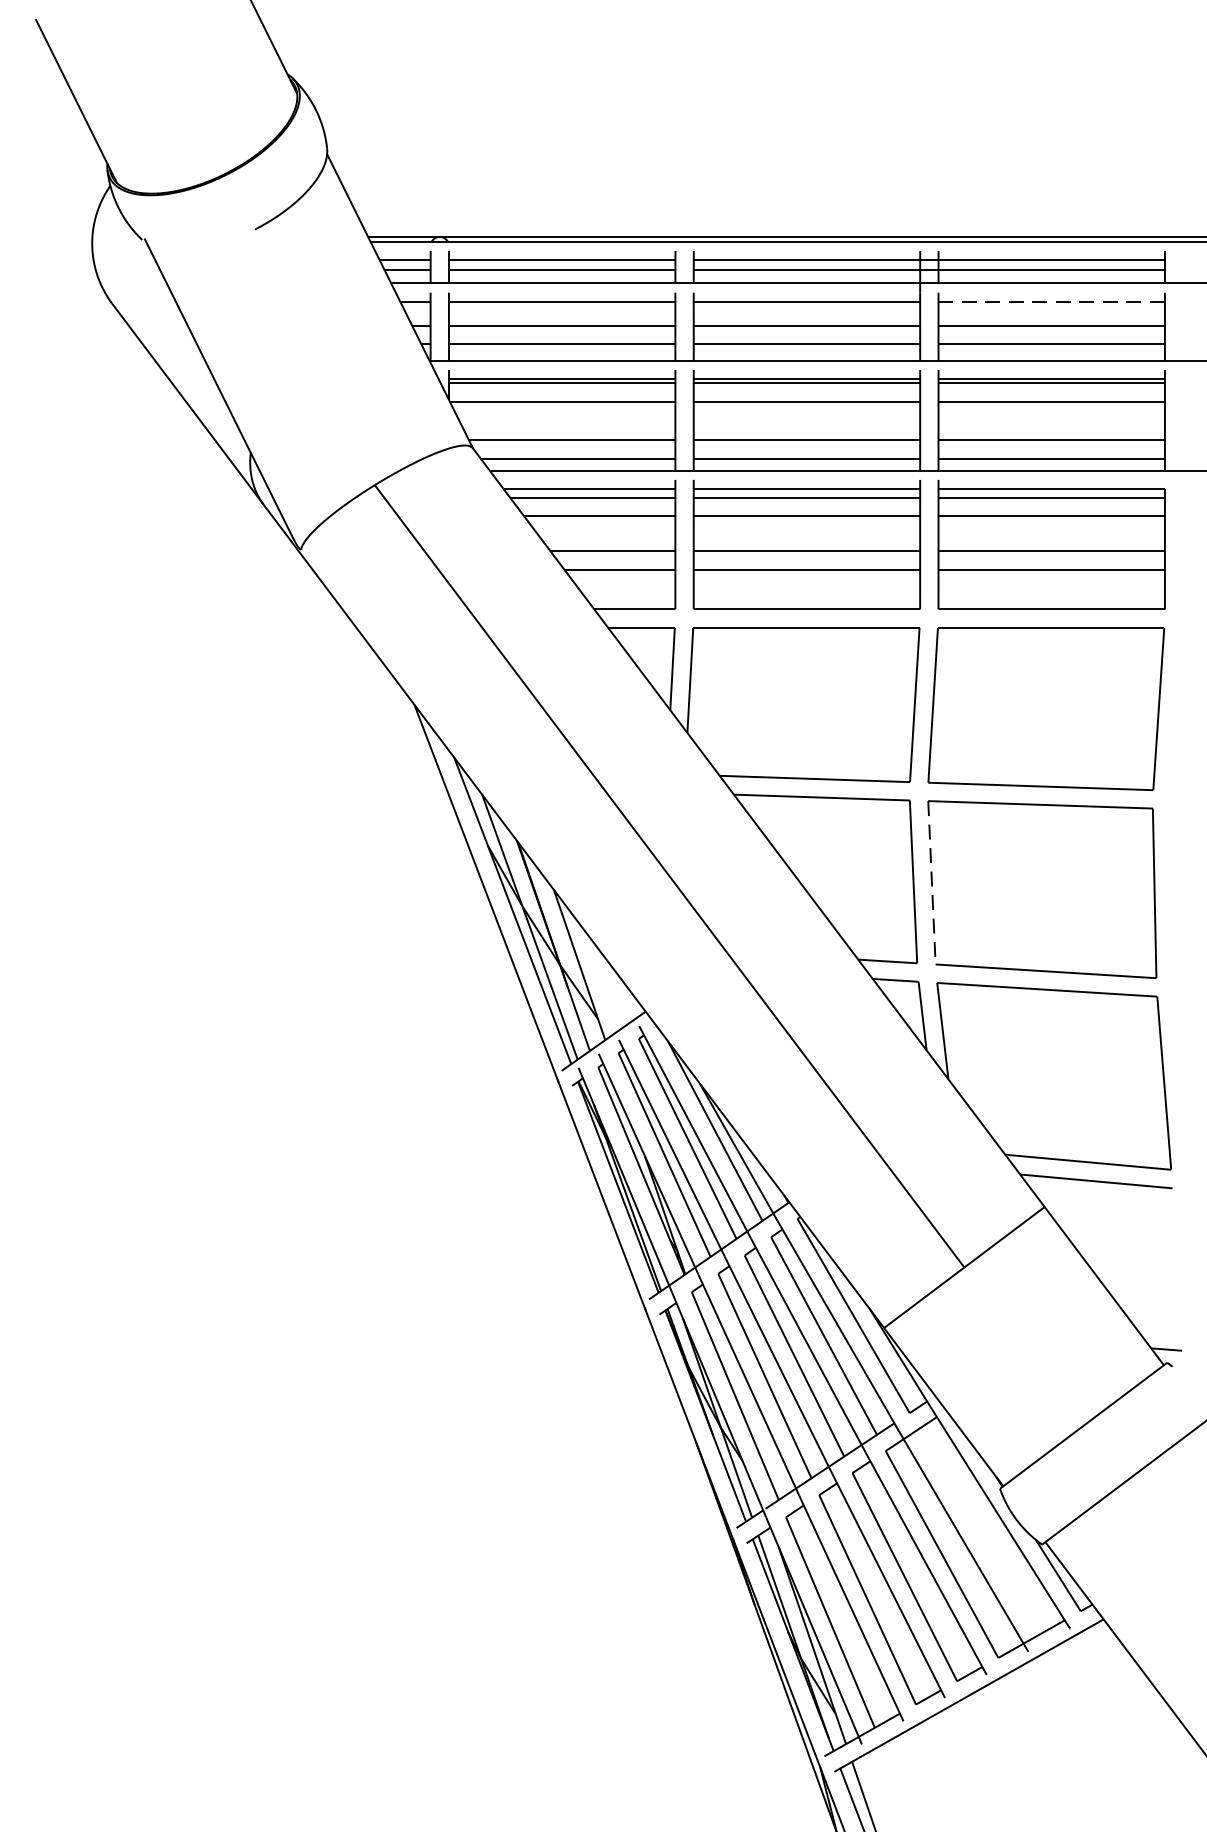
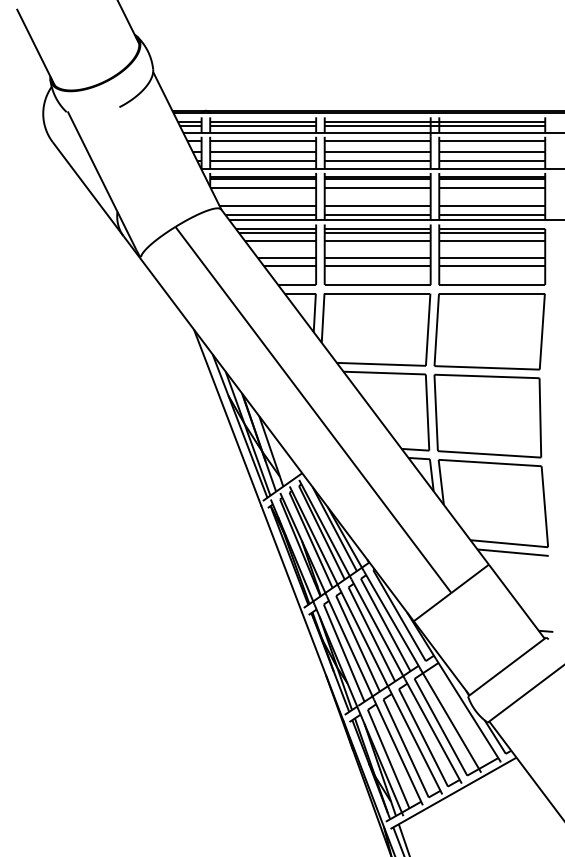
line: (1052, 302) -> (492, 141), dashed -> solid
line: (932, 883) -> (436, 413), dashed -> solid

